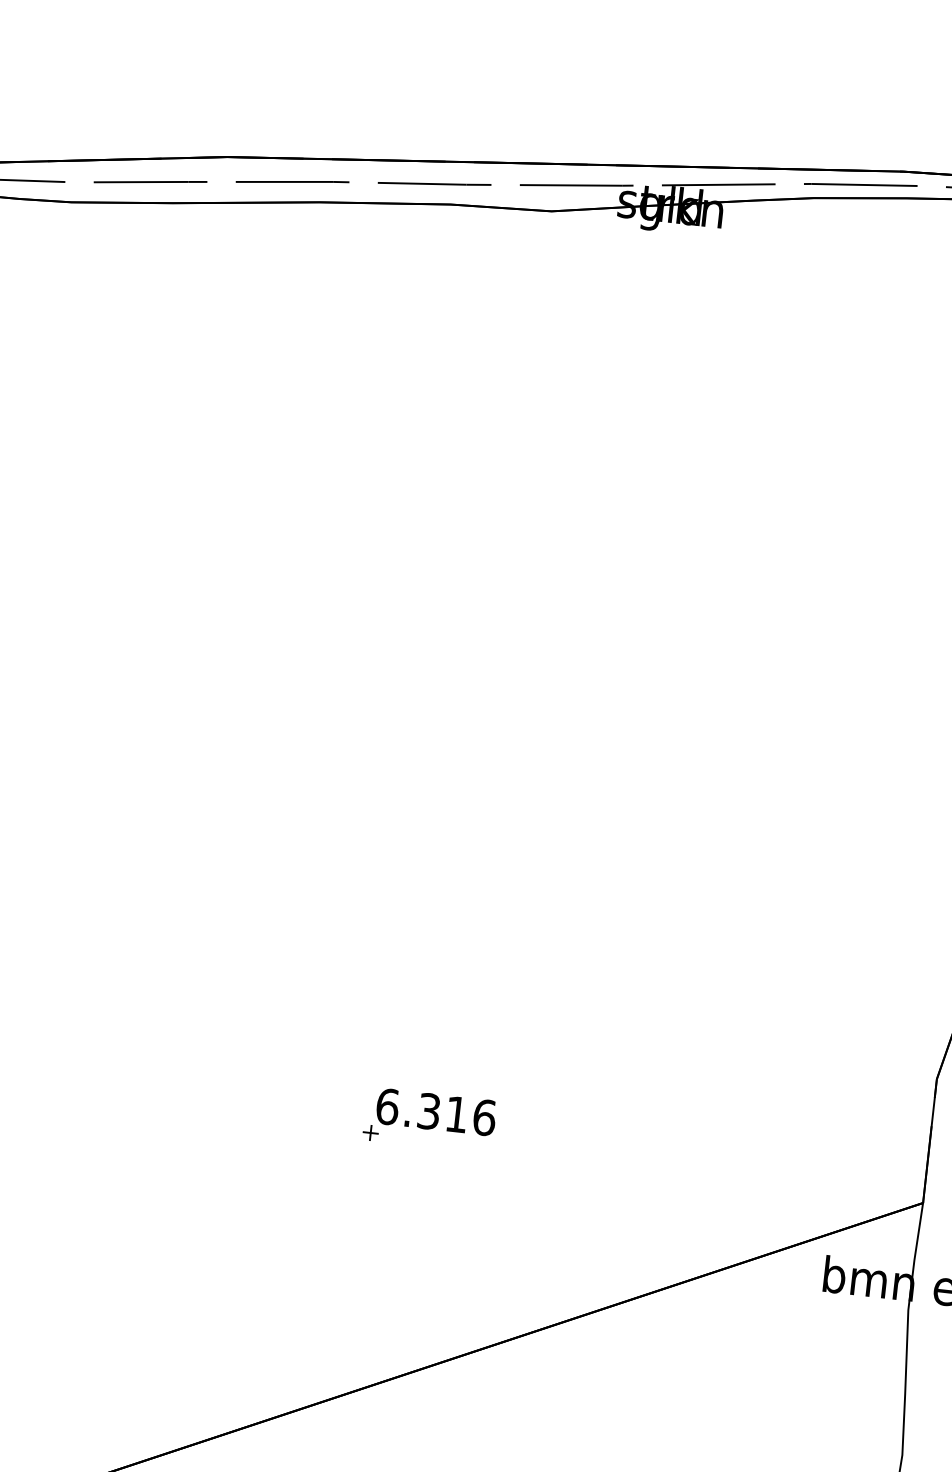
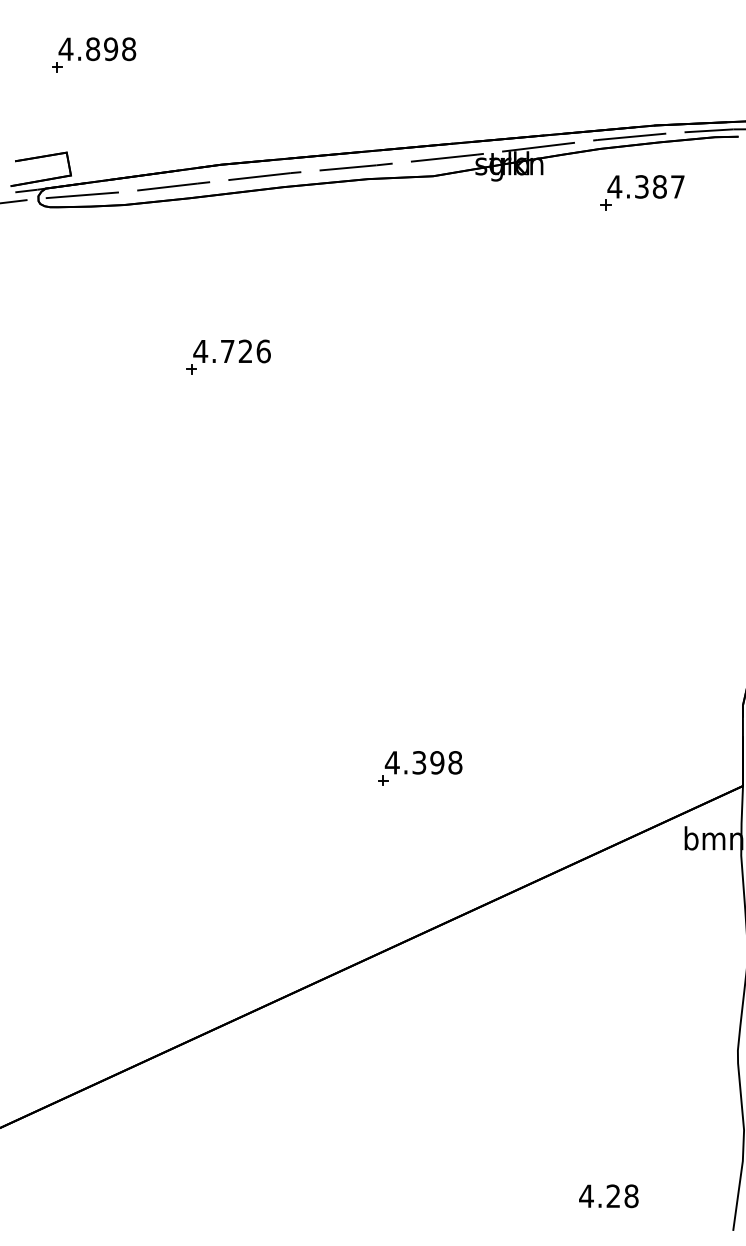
part: (870, 272) -> (642, 192), added
part: (205, 453) -> (228, 356), added
text: (435, 1111) -> (423, 762), 6.316 -> 4.398

